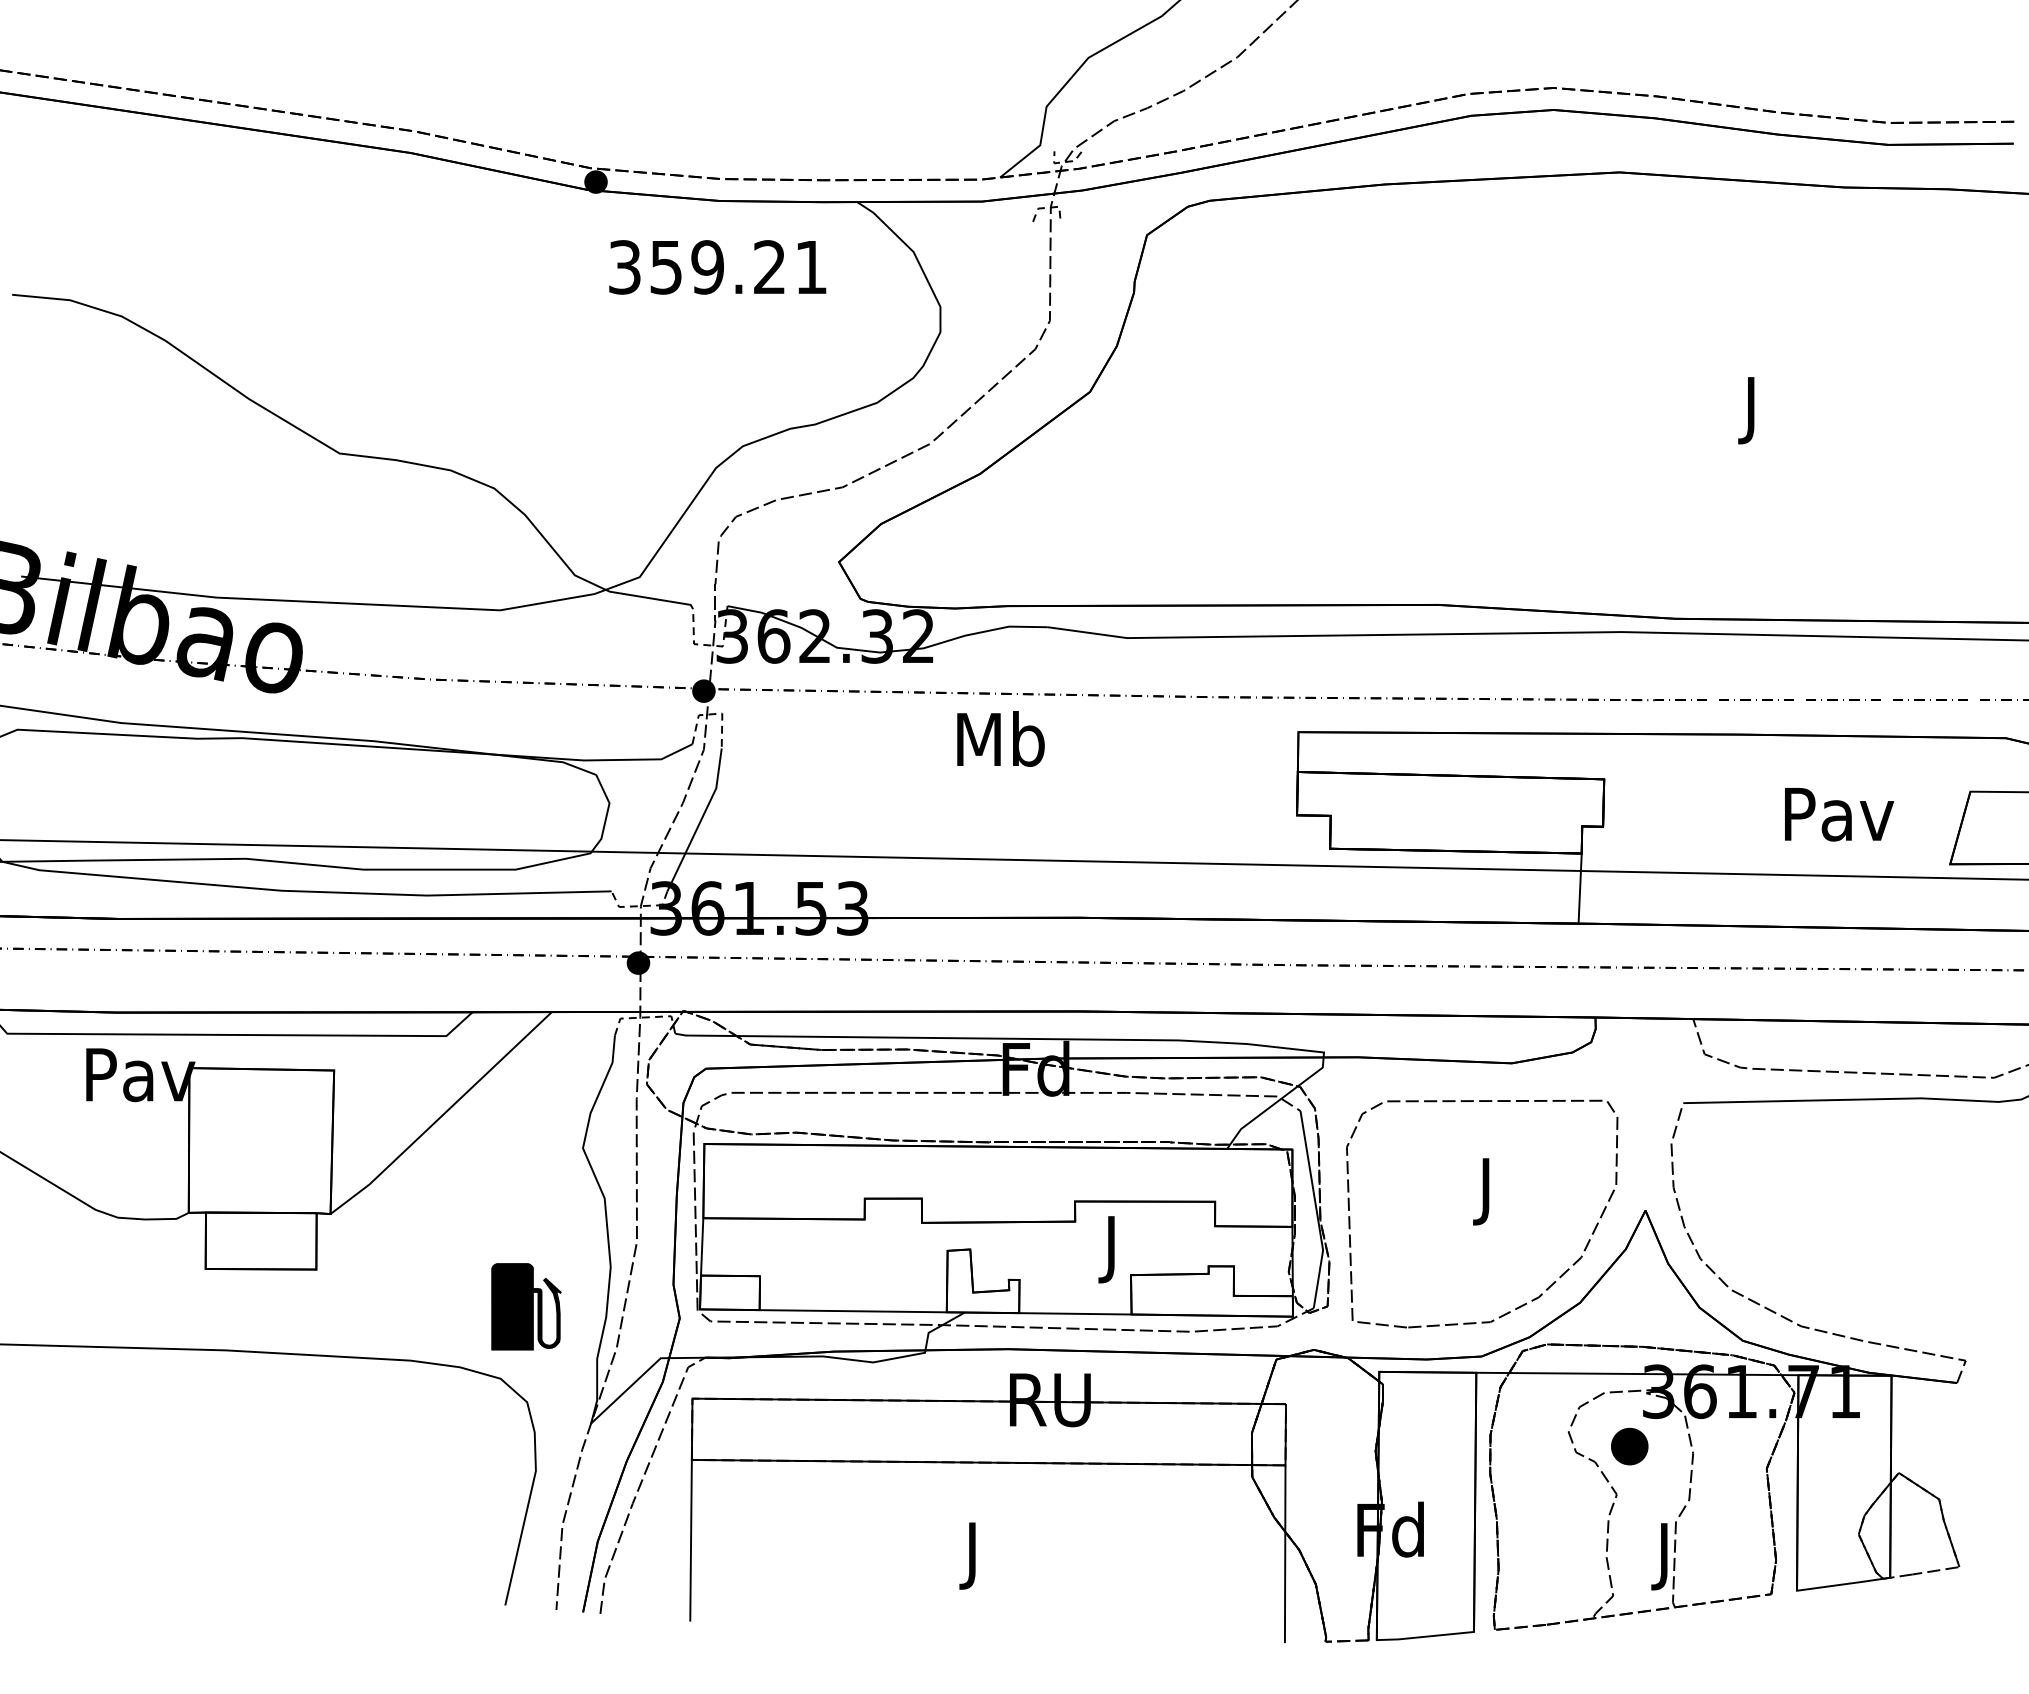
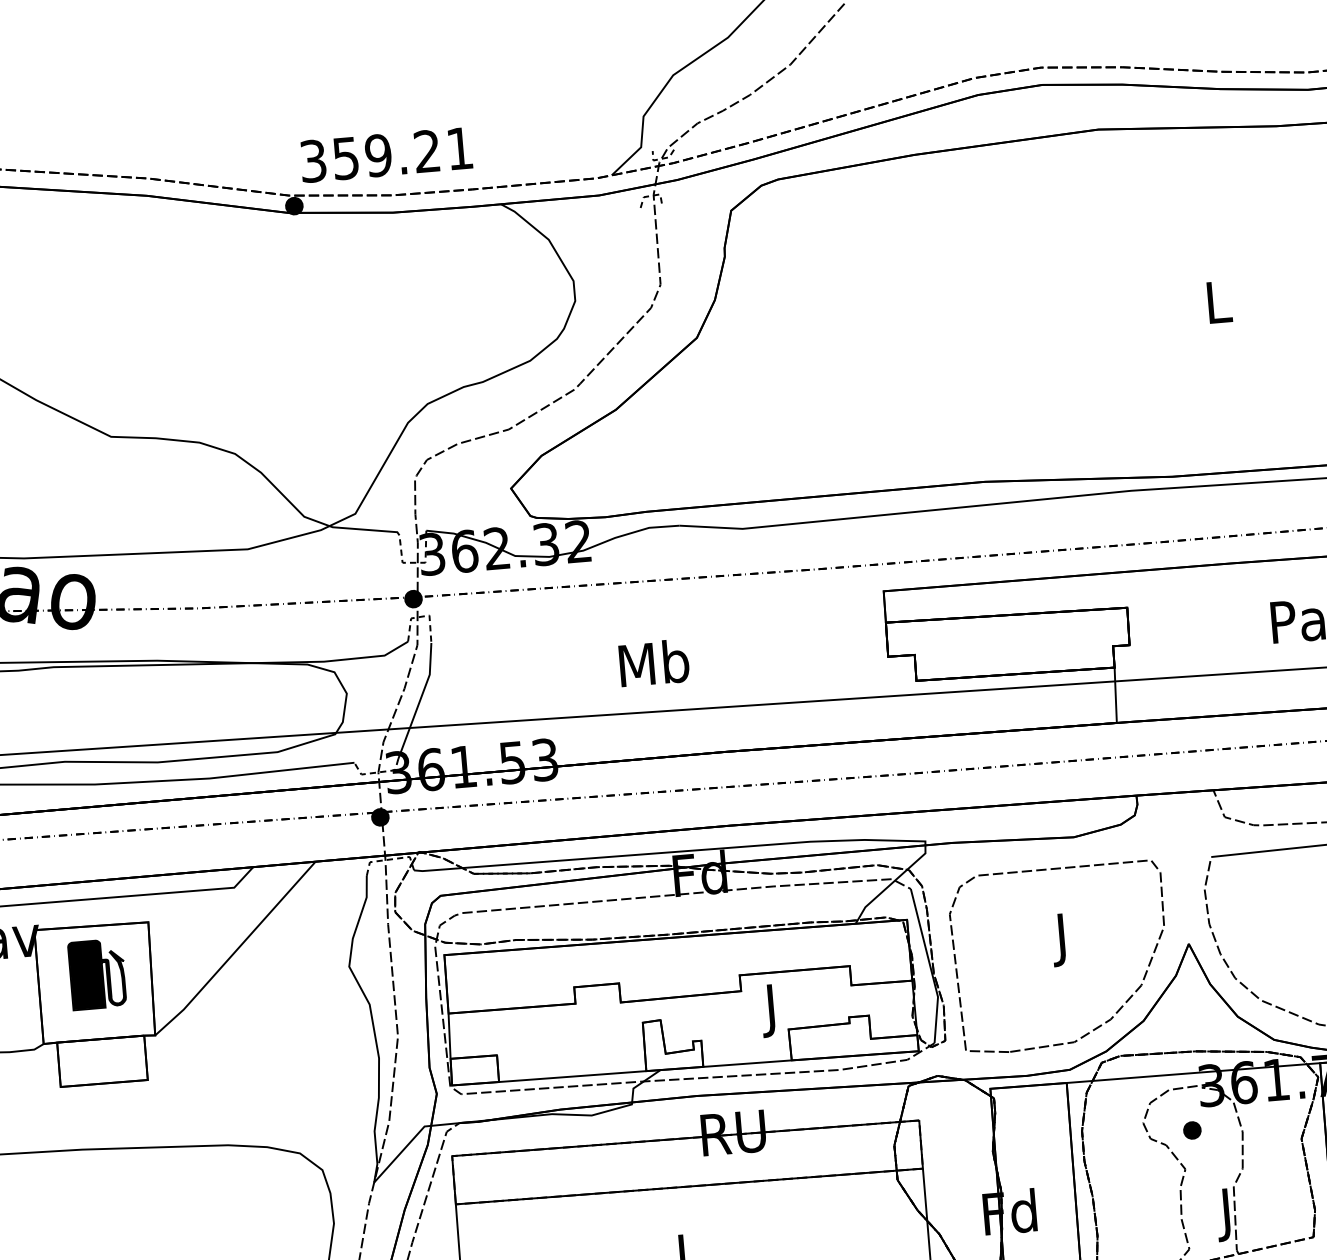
text: (717, 267) -> (386, 155), moved
text: (1753, 410) -> (1219, 307), J -> L
text: (1000, 738) -> (653, 662), moved
part: (526, 1306) -> (97, 974), moved
part: (1629, 1445) -> (1192, 1129), size x0.62

